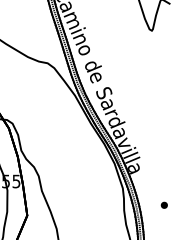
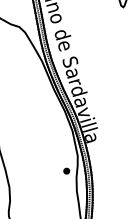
part: (163, 204) -> (65, 170), moved

